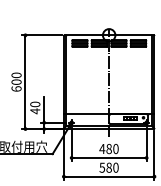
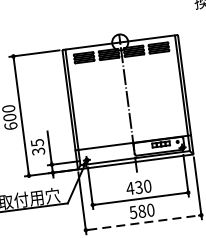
text: (35, 107) -> (38, 146), 40 -> 35
text: (108, 148) -> (138, 186), 480 -> 430
line: (109, 176) -> (144, 222), solid -> dashed

